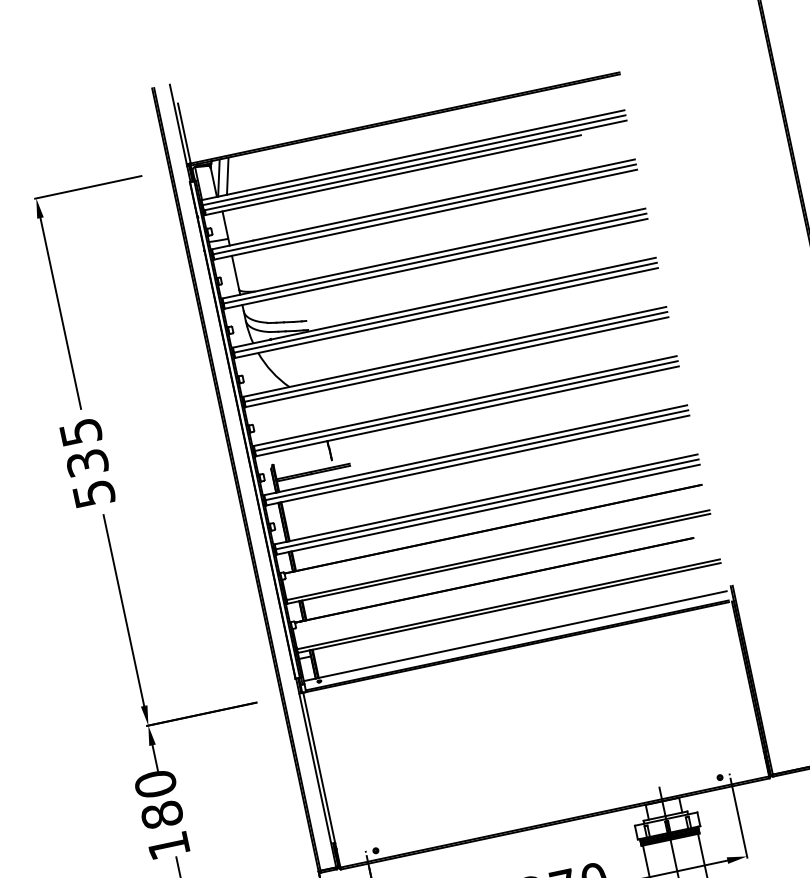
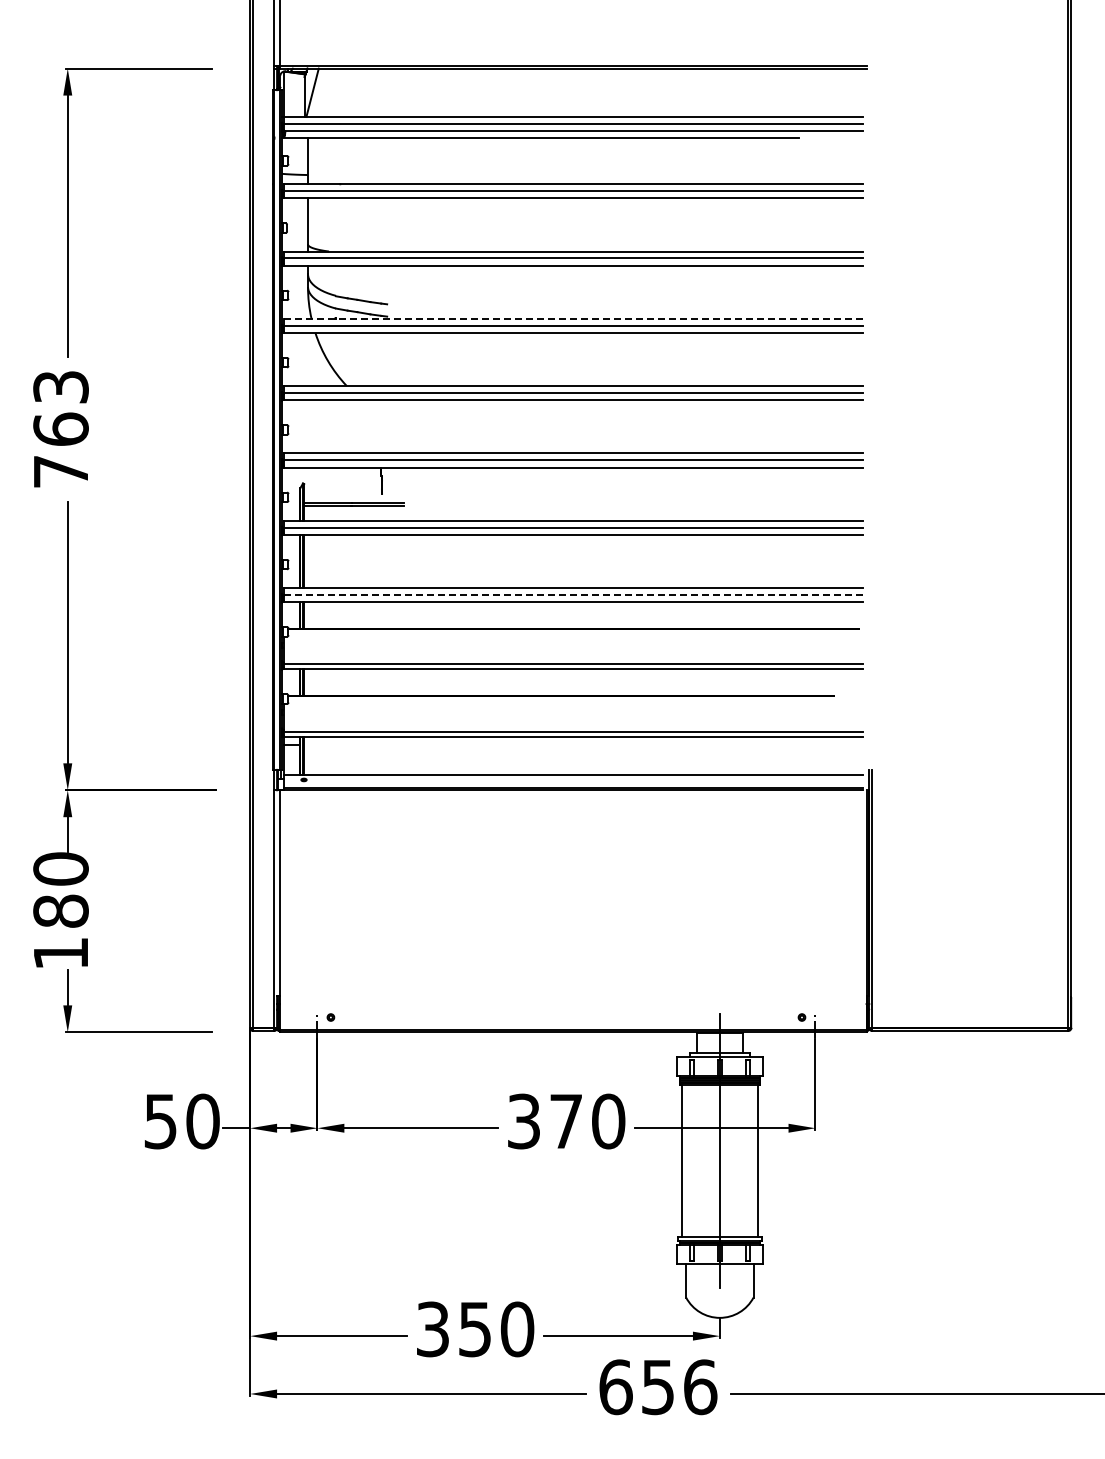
line: (227, 175) -> (324, 92), removed
line: (443, 302) -> (572, 318), solid -> dashed
text: (87, 463) -> (60, 429), 535 -> 763
line: (486, 504) -> (572, 594), solid -> dashed

